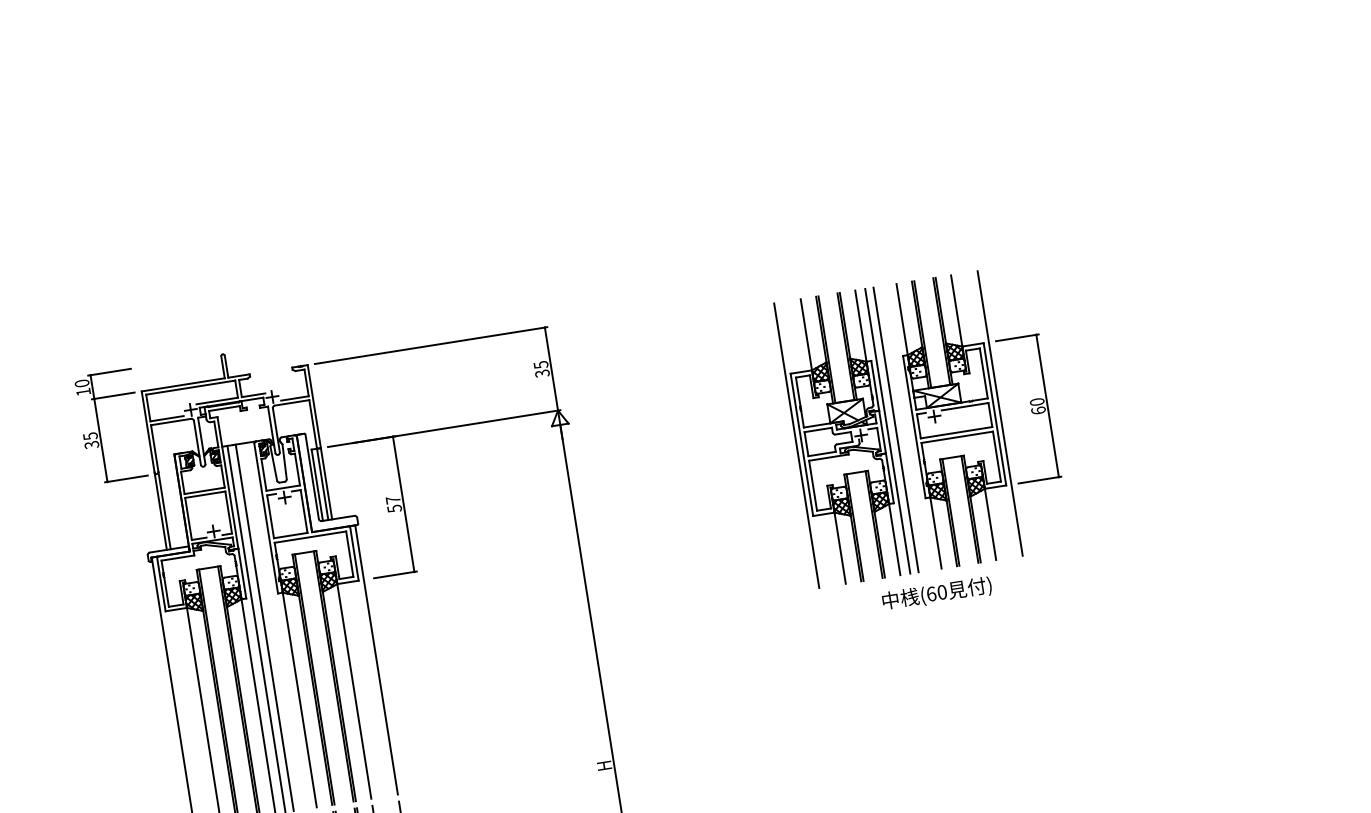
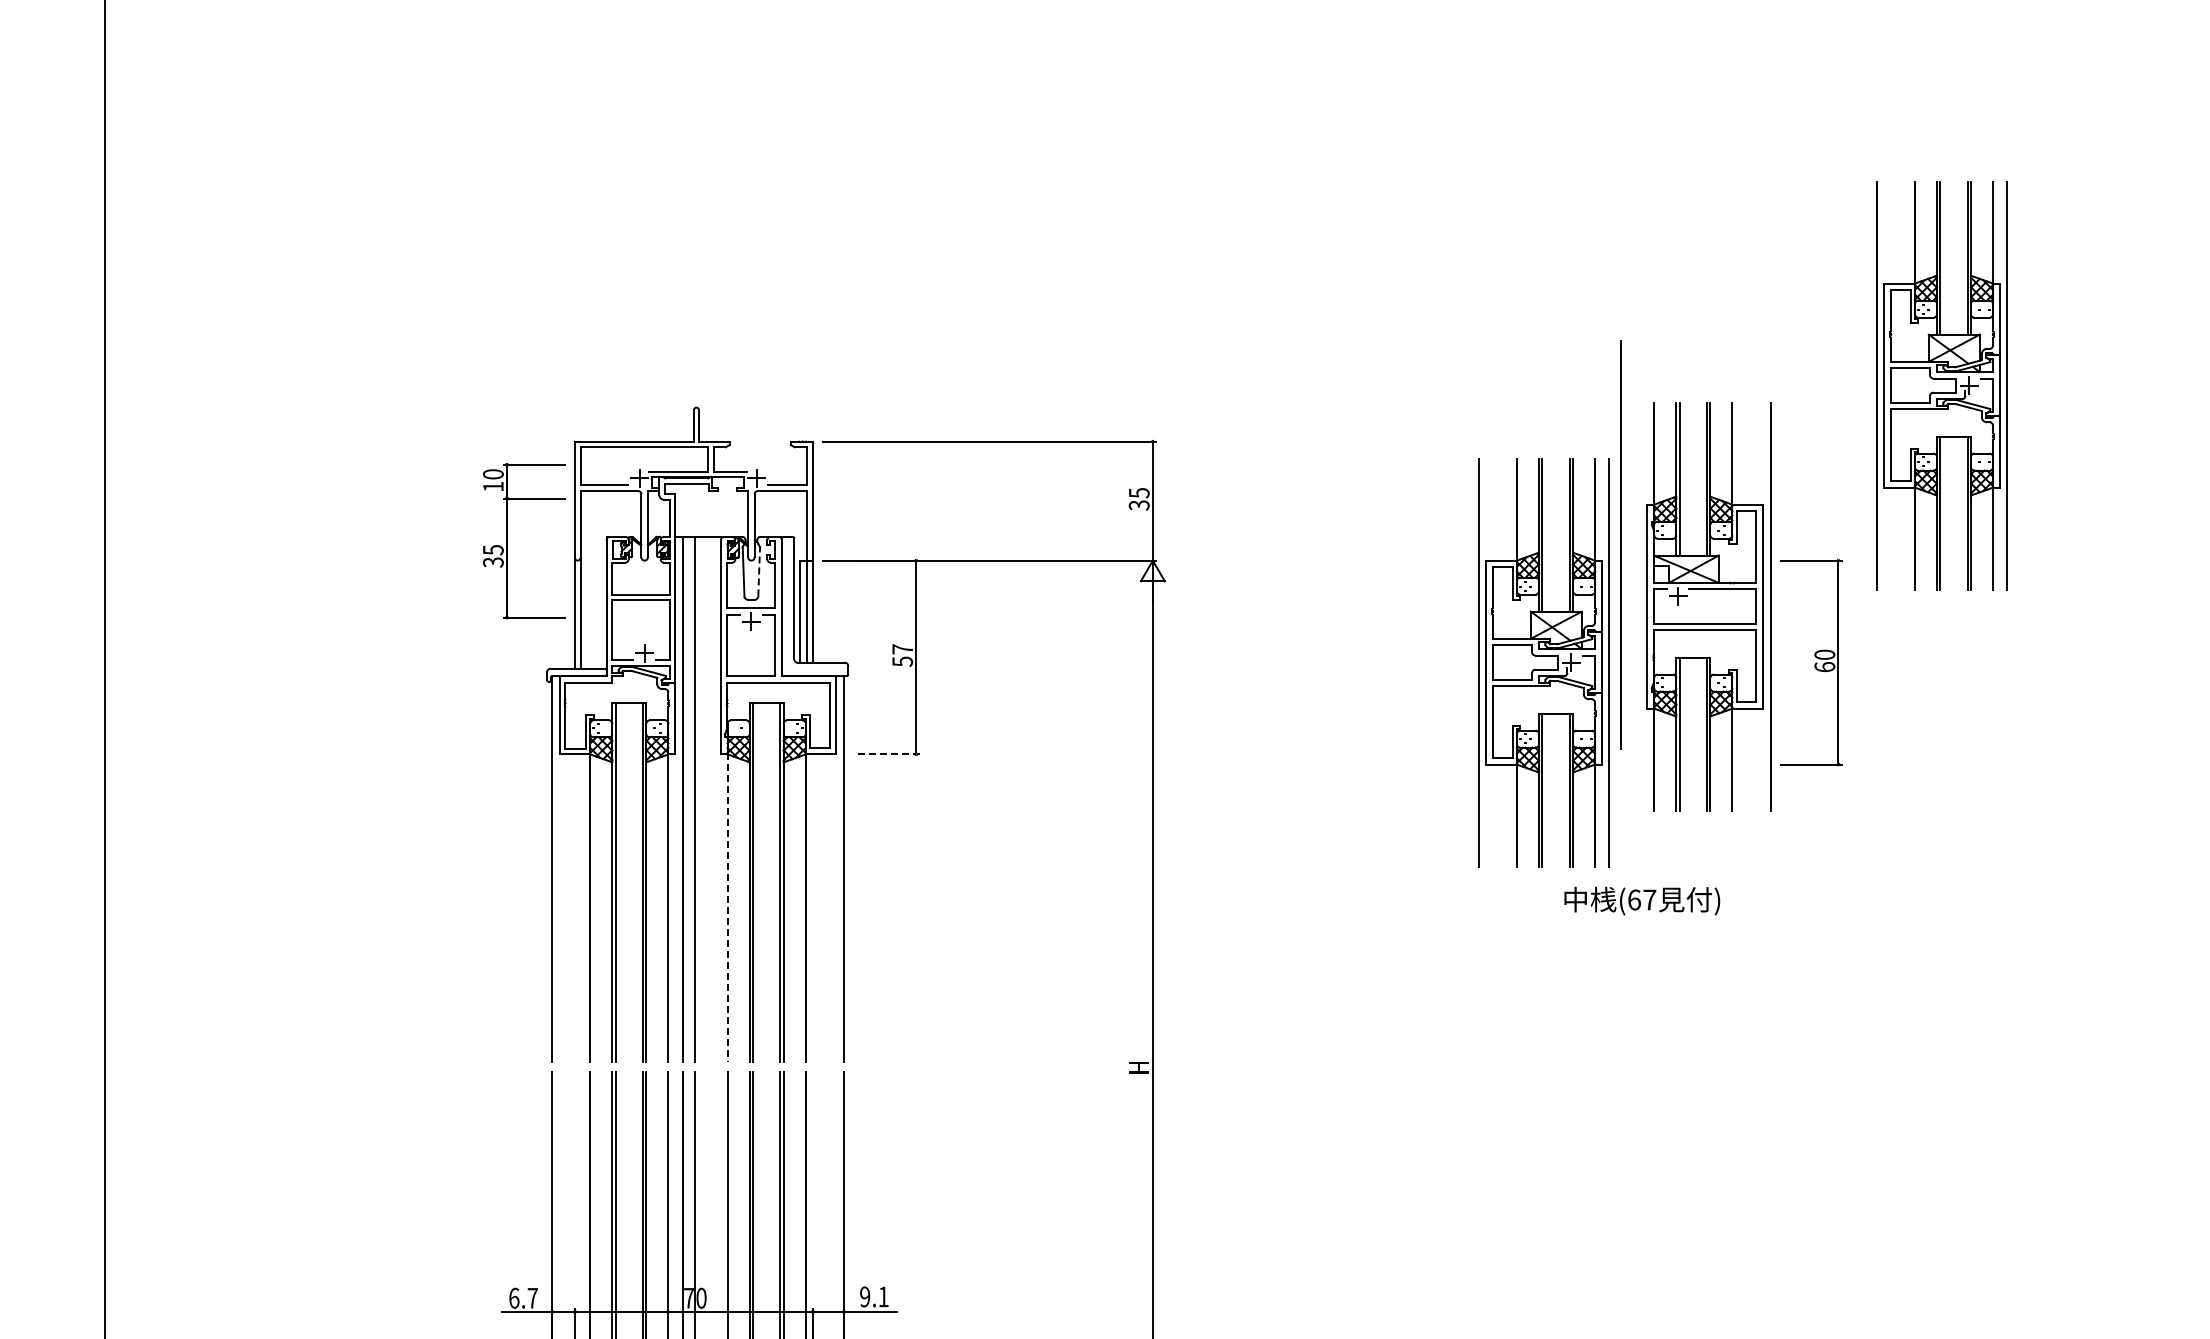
part: (1088, 201) -> (1941, 385), added
part: (956, 420) -> (1708, 606), moved
part: (99, 428) -> (507, 541), moved
line: (895, 429) -> (1620, 544), moved
line: (284, 461) -> (759, 571), solid -> dashed
line: (395, 574) -> (889, 754), solid -> dashed
text: (941, 592) -> (1649, 899), (60 -> (67
line: (299, 699) -> (727, 907), solid -> dashed

